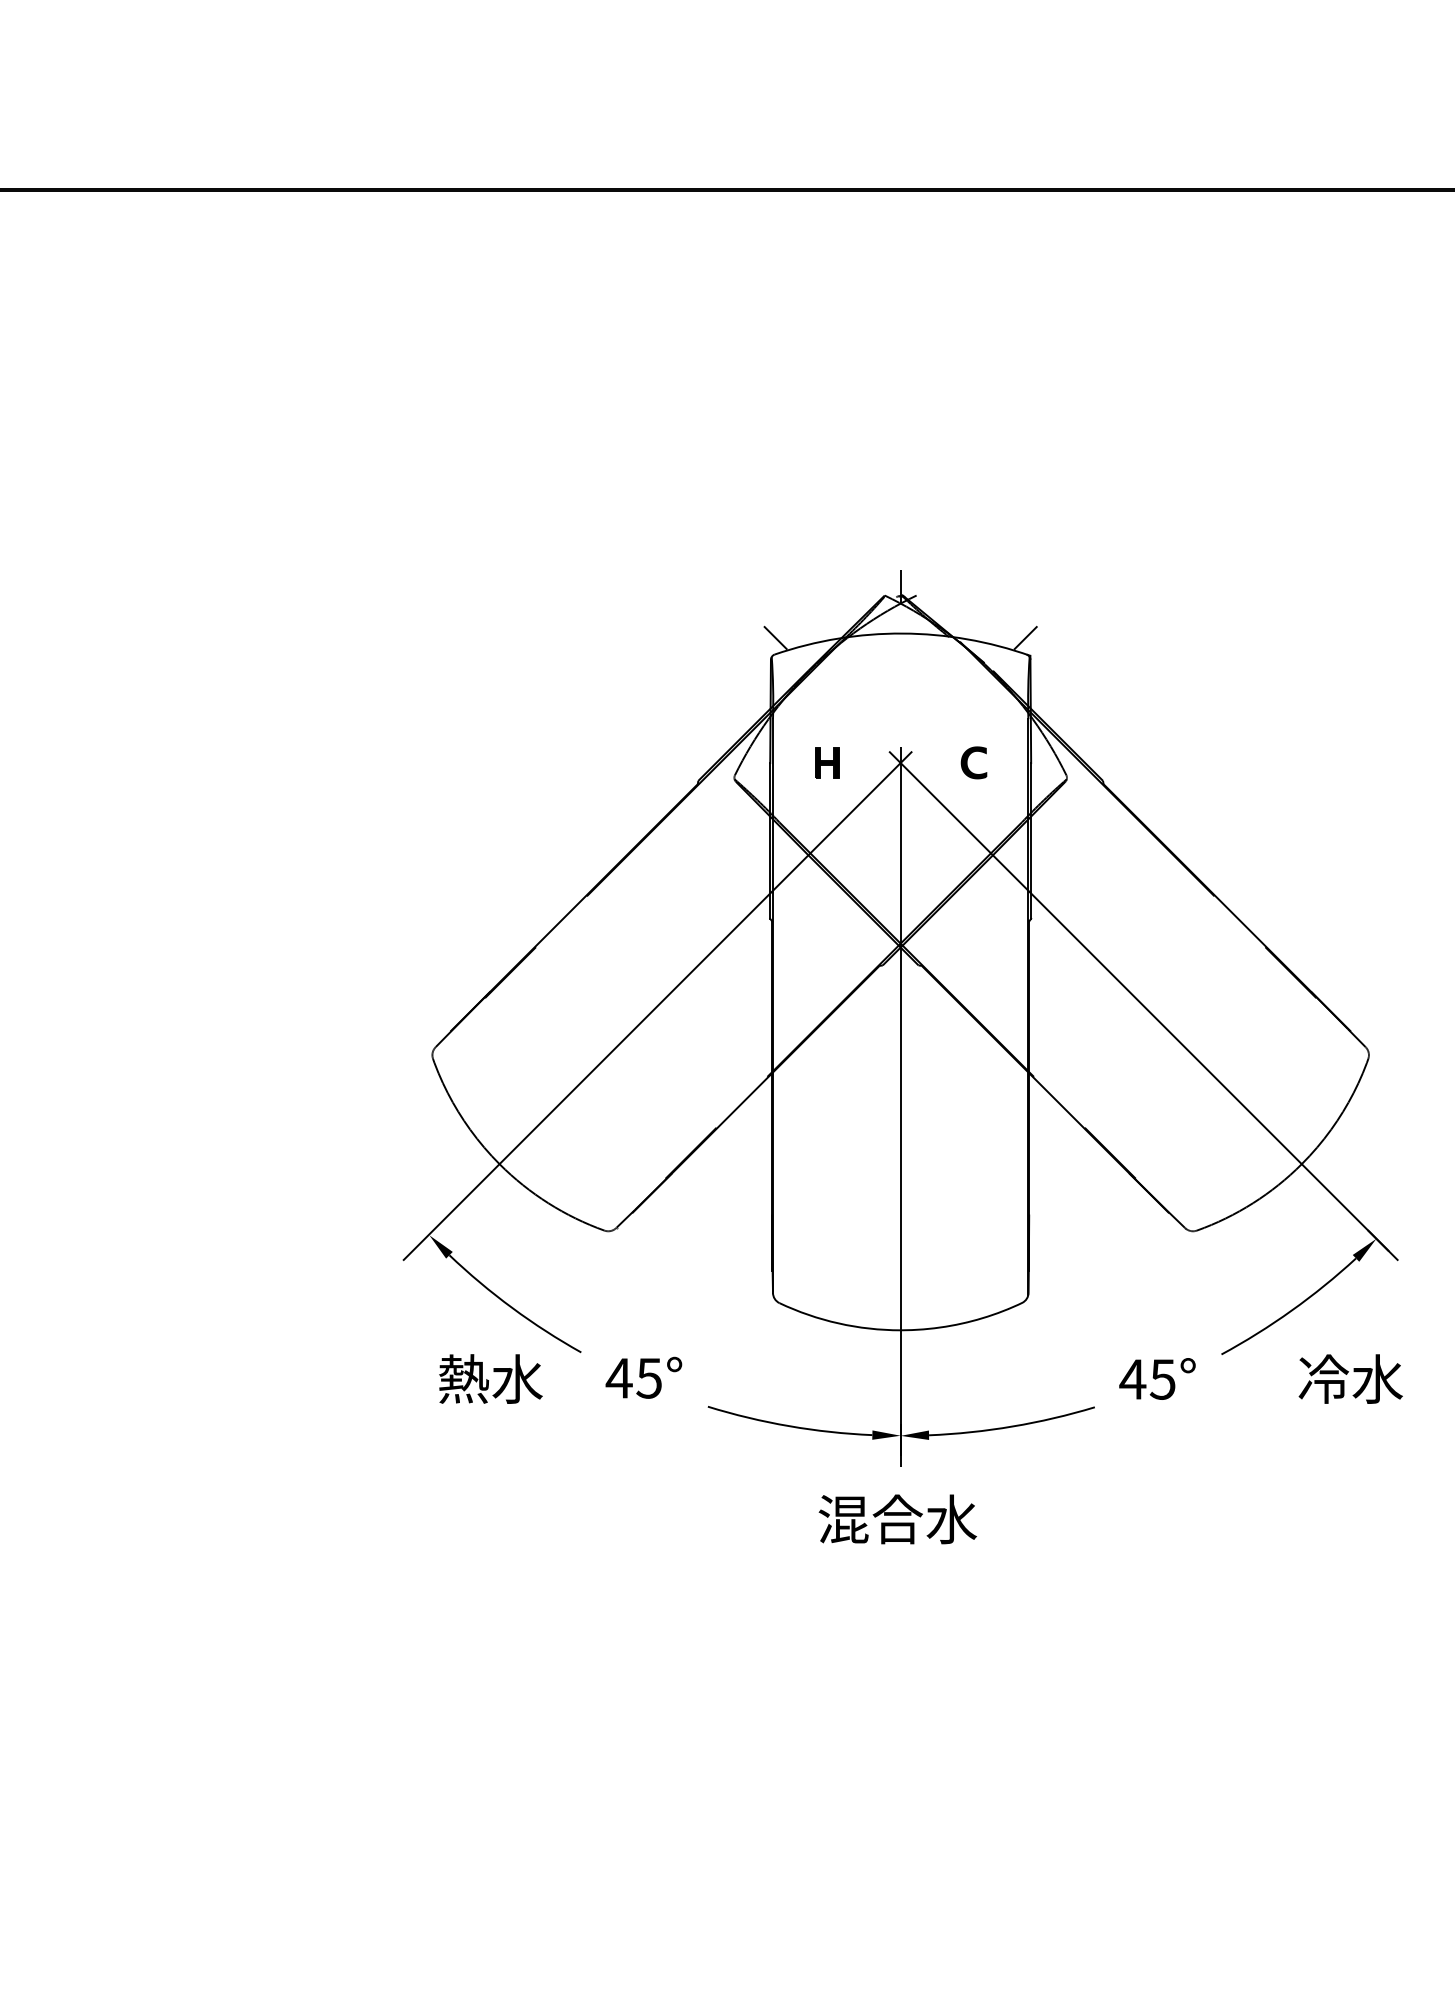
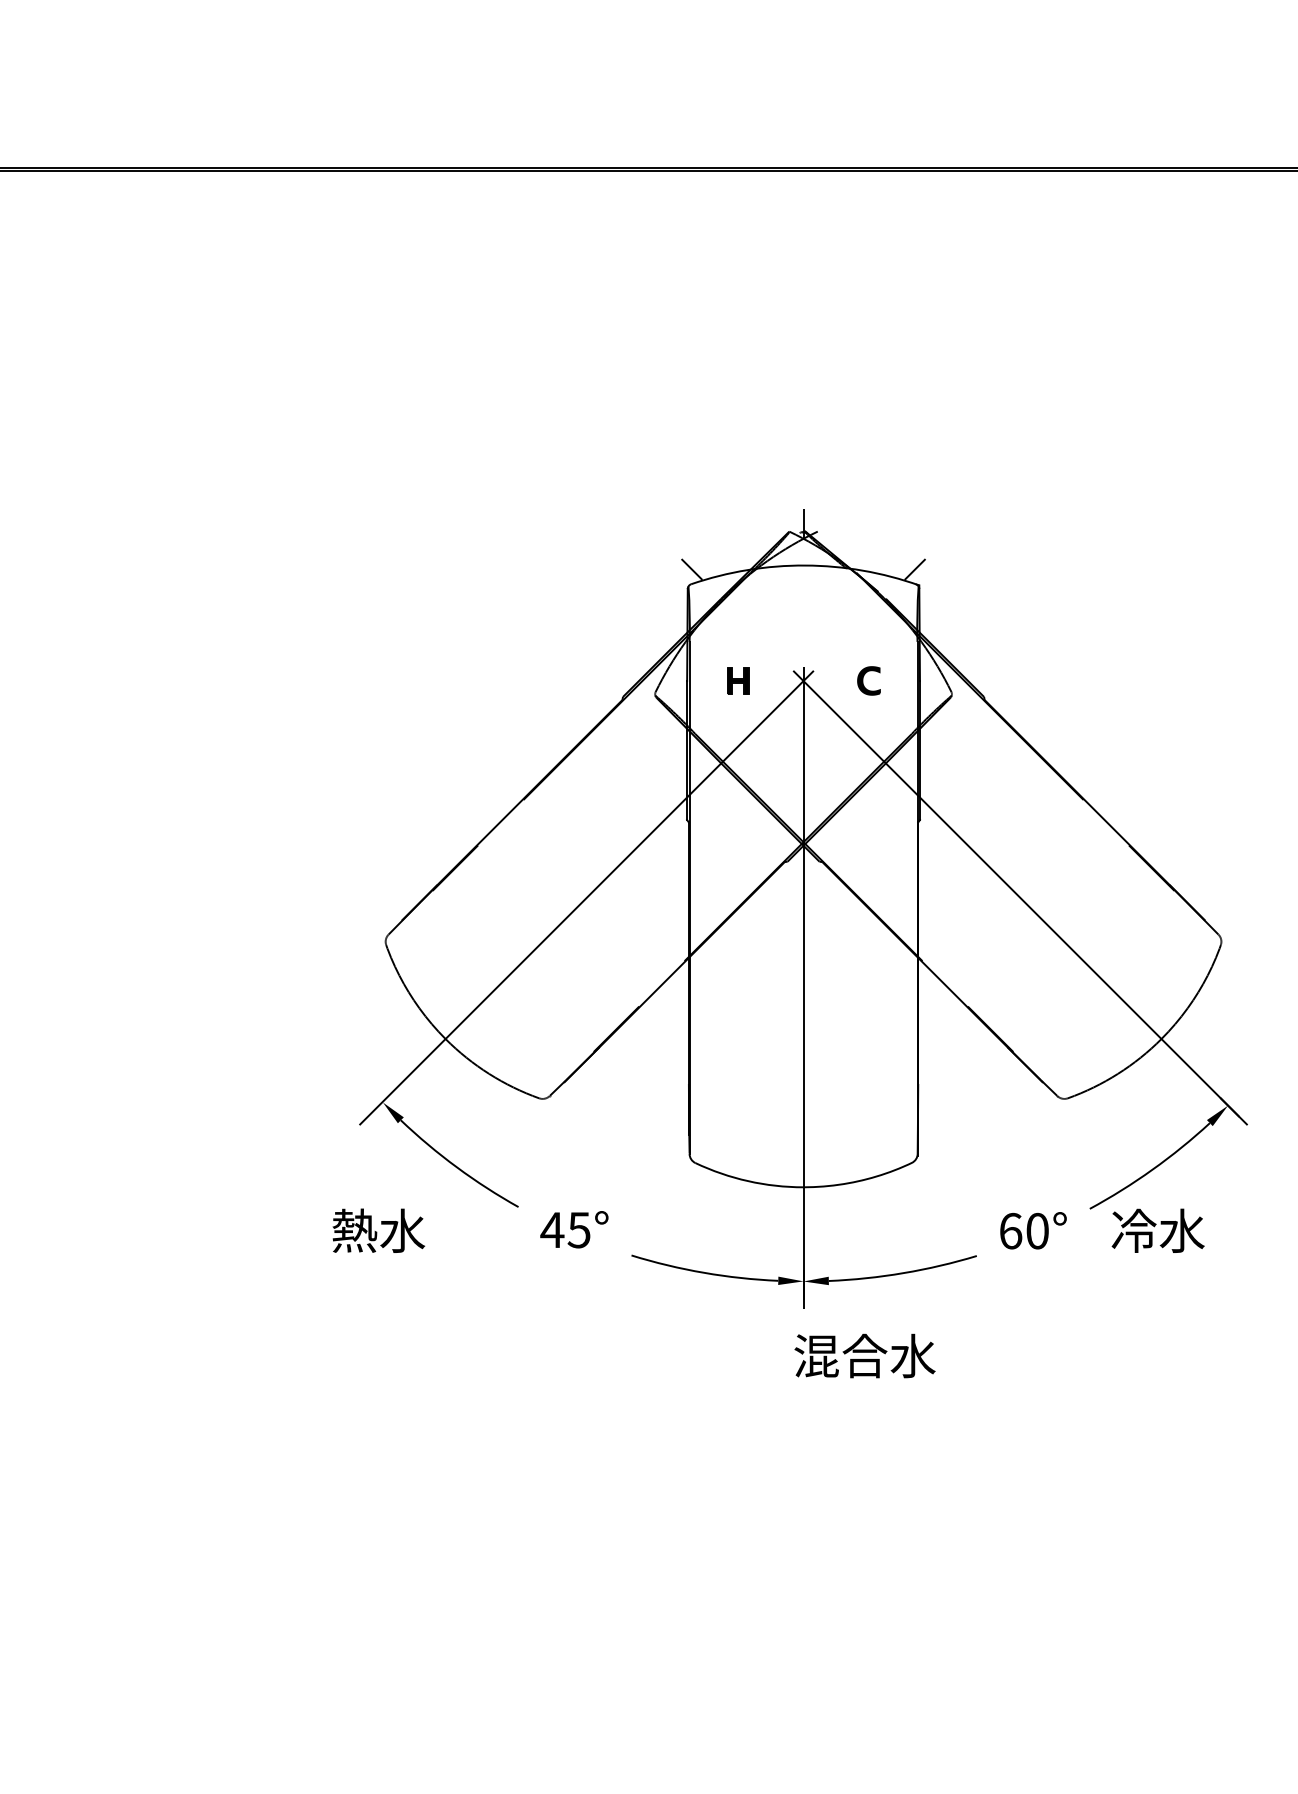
text: (490, 1378) -> (378, 1230), moved
text: (1147, 1378) -> (1023, 1230), 45° -> 60°
text: (1349, 1378) -> (1157, 1230), moved
text: (897, 1518) -> (864, 1355), moved

